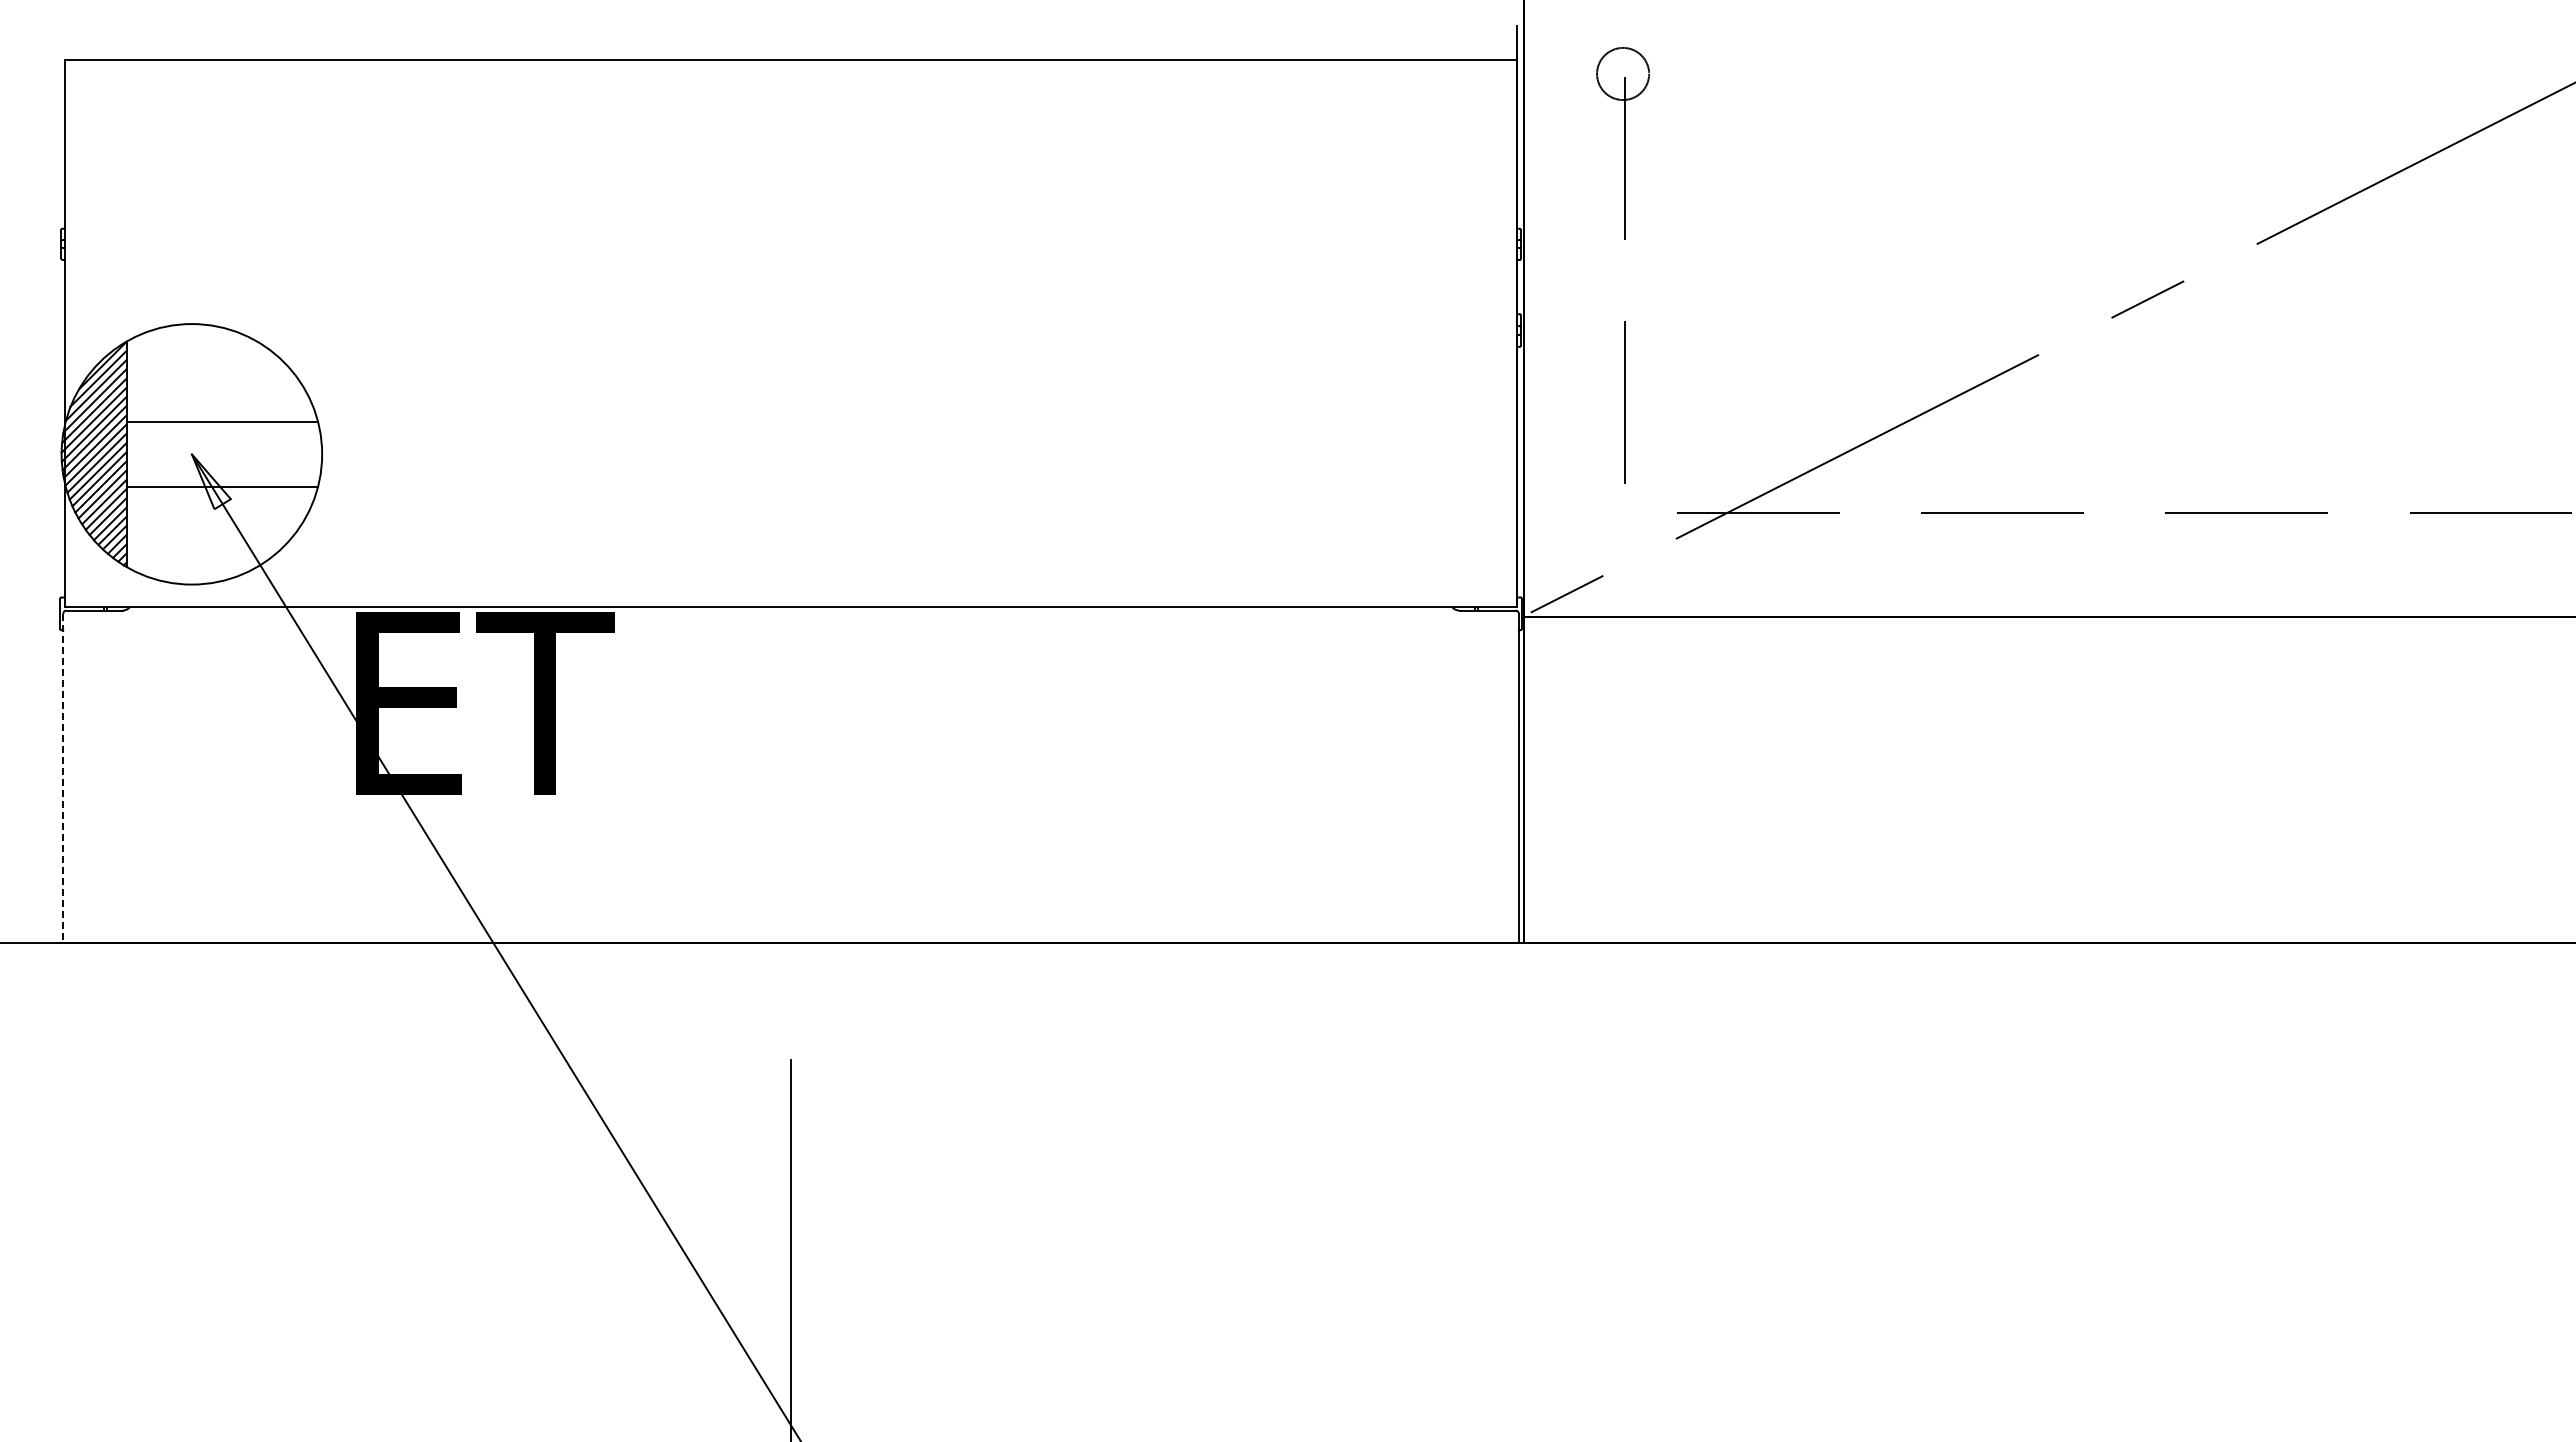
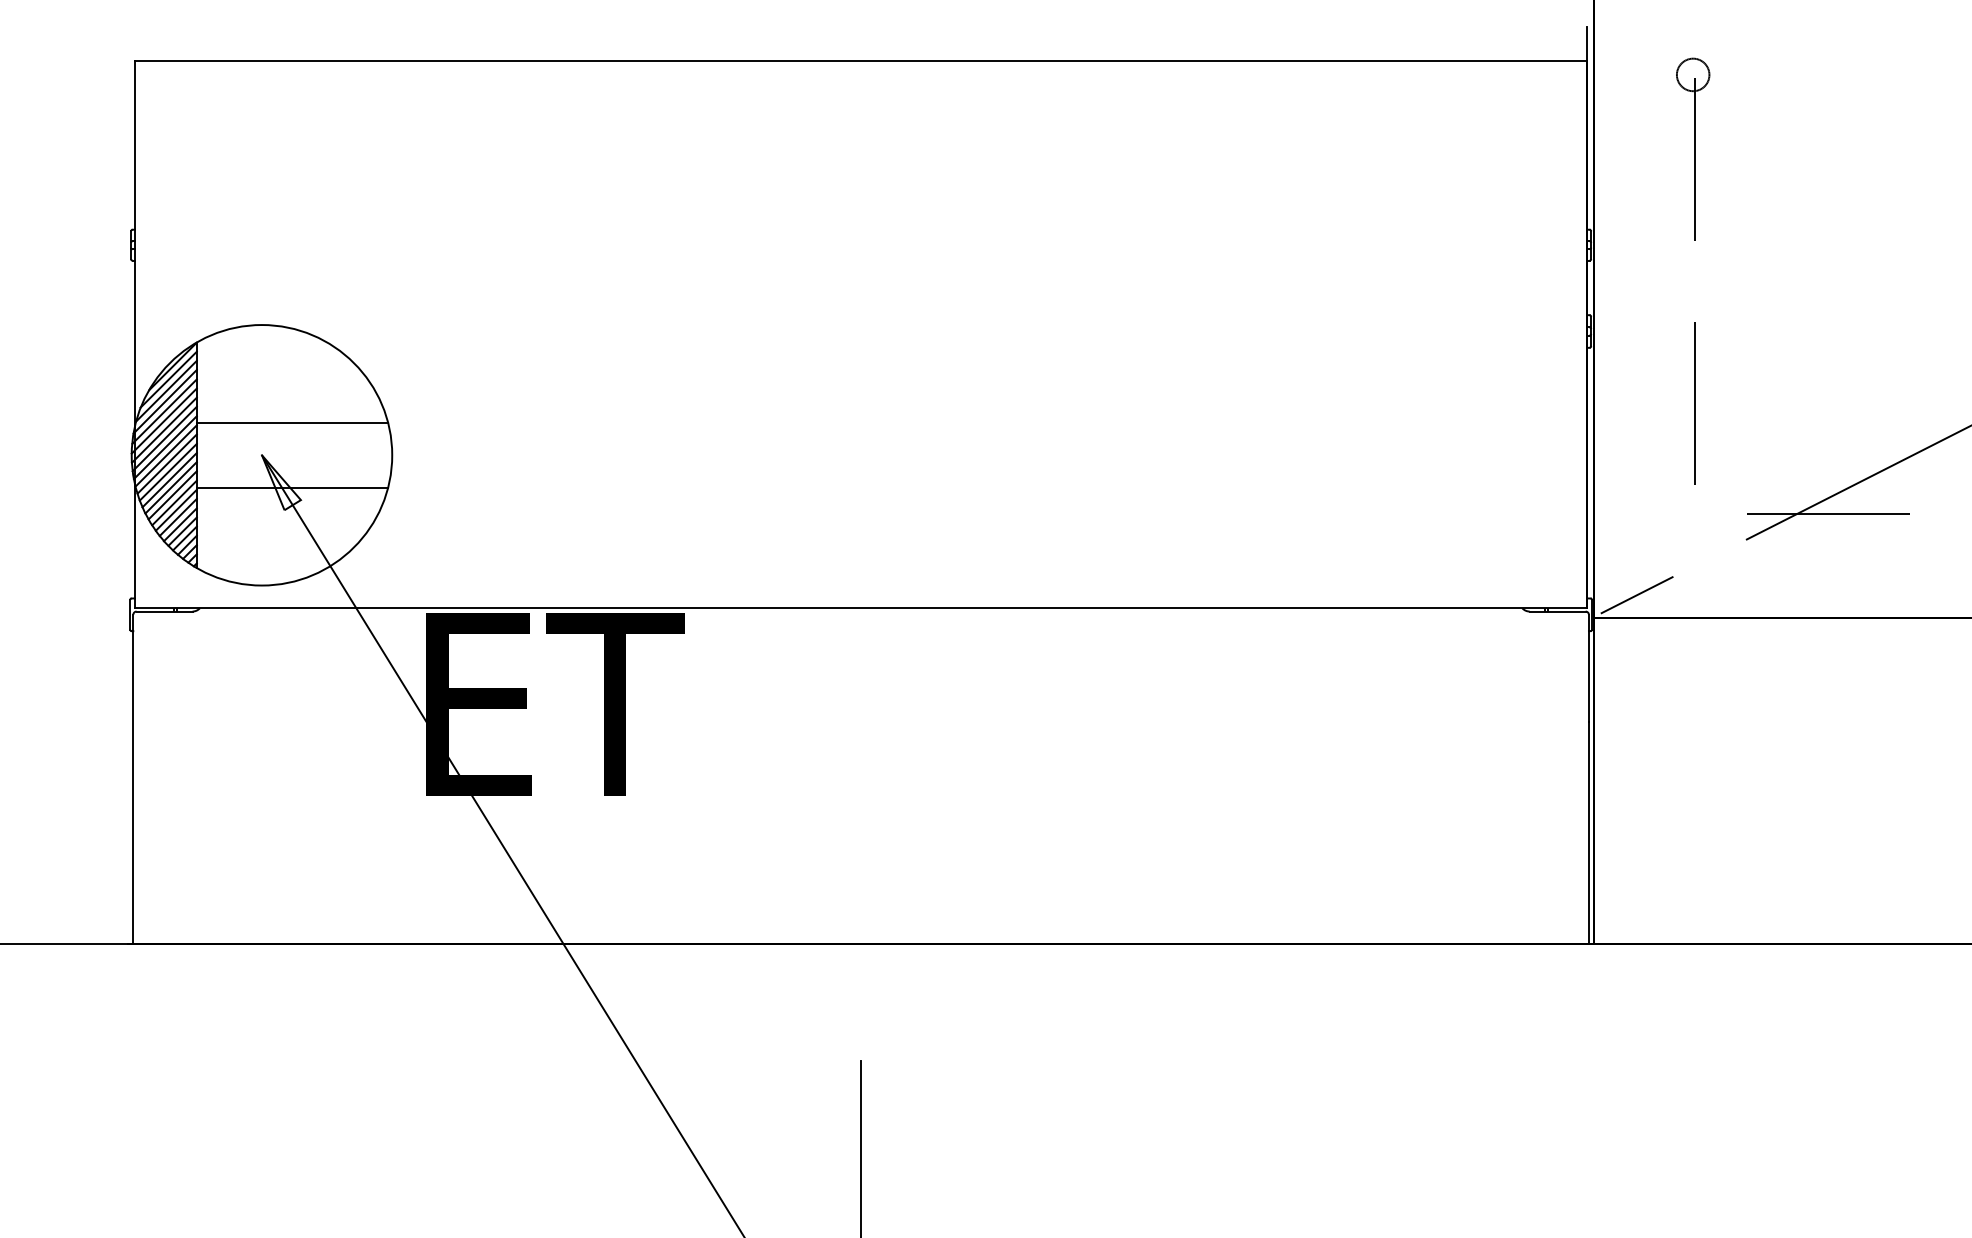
circle: (1622, 73) -> (1692, 74), size x0.62
line: (63, 778) -> (133, 779), dashed -> solid

